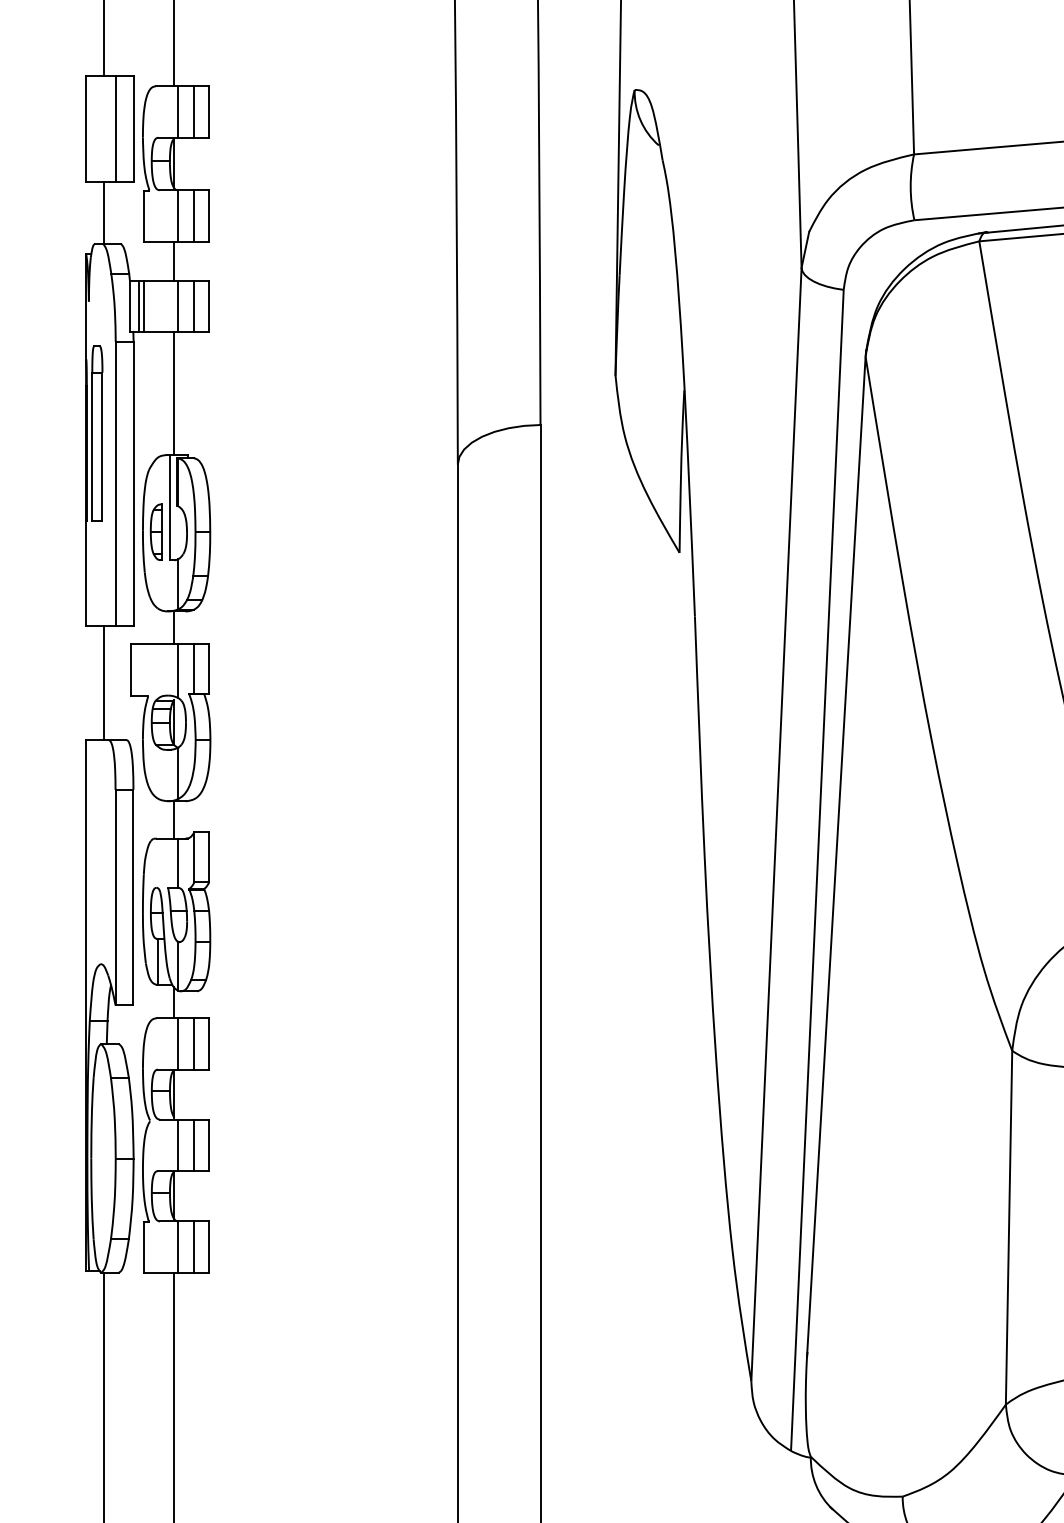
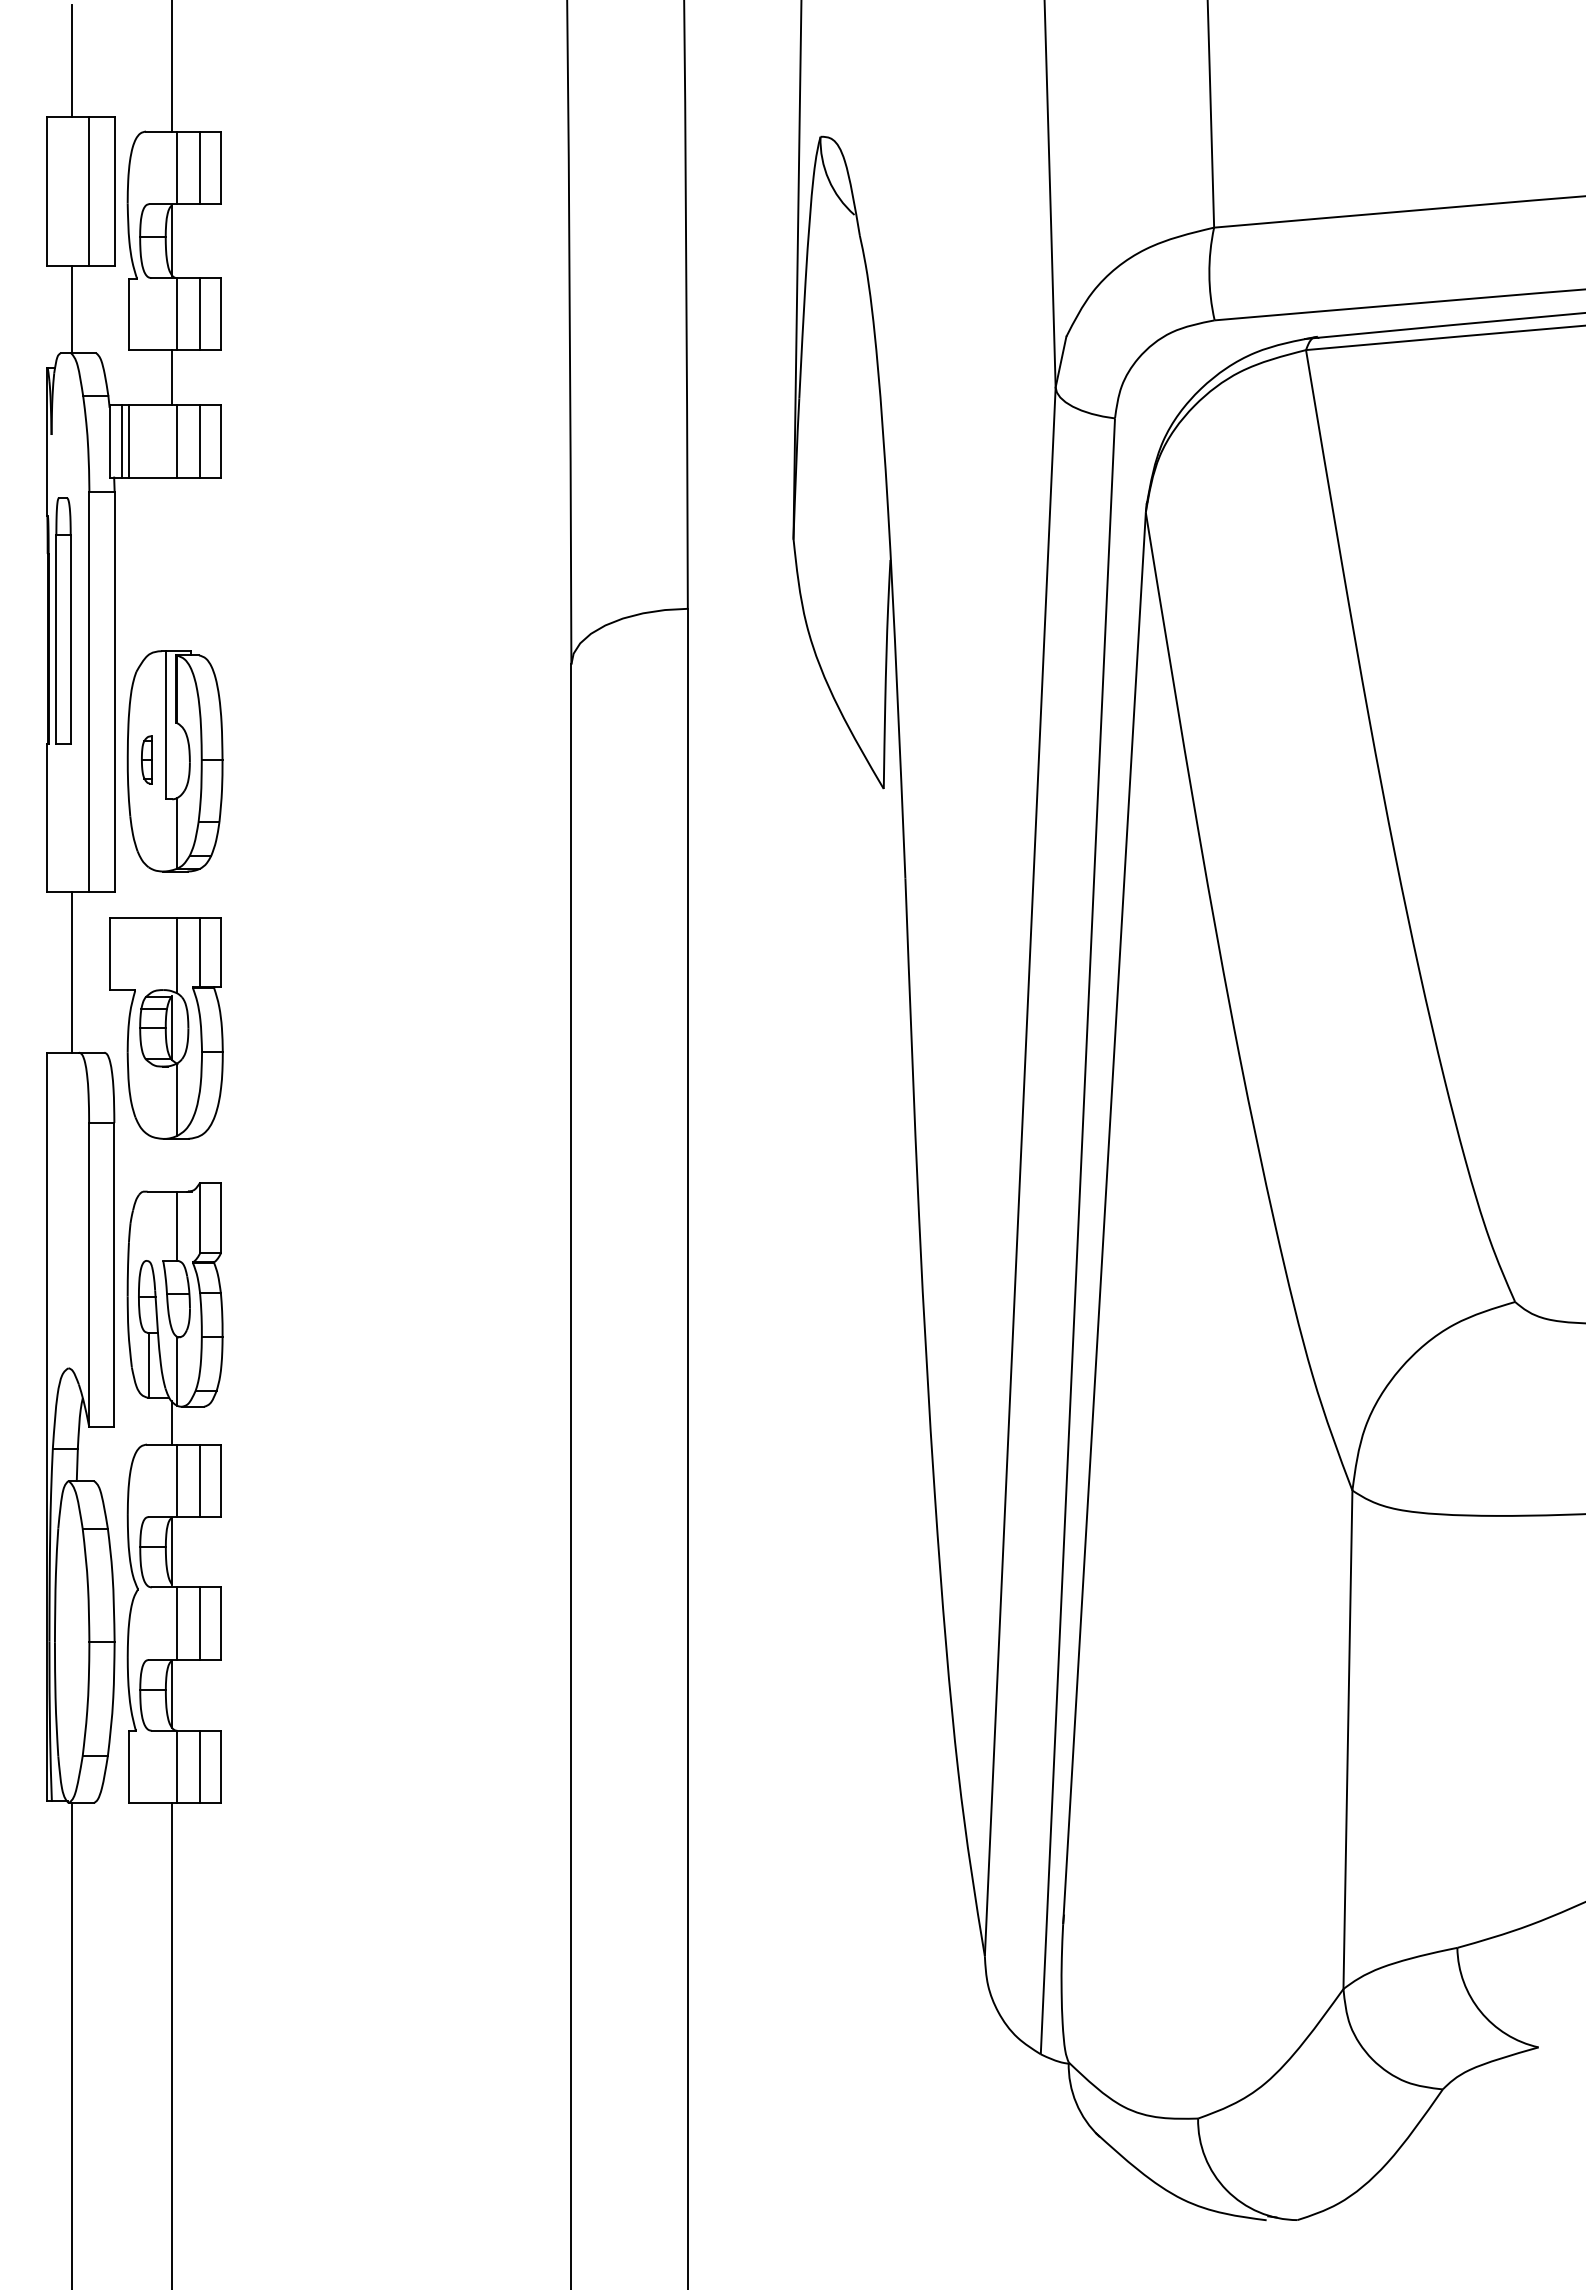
line: (174, 393) -> (172, 564), removed
part: (156, 531) -> (146, 759), size x0.6
line: (174, 627) -> (172, 894), removed
line: (174, 819) -> (172, 1164), removed

